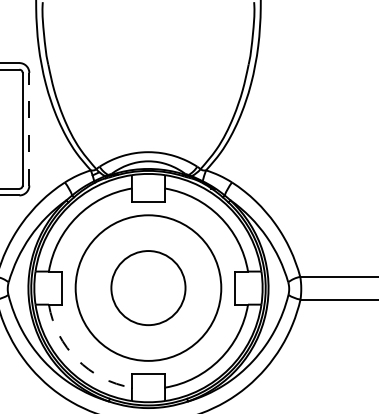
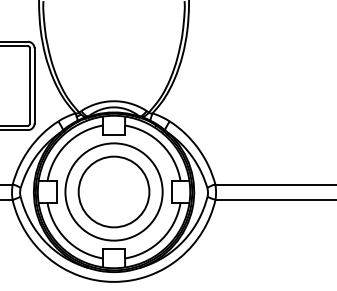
line: (29, 128) -> (34, 85), dashed -> solid
circle: (147, 287) -> (113, 191), size x1.43
arc: (77, 359) -> (66, 239), dashed -> solid

